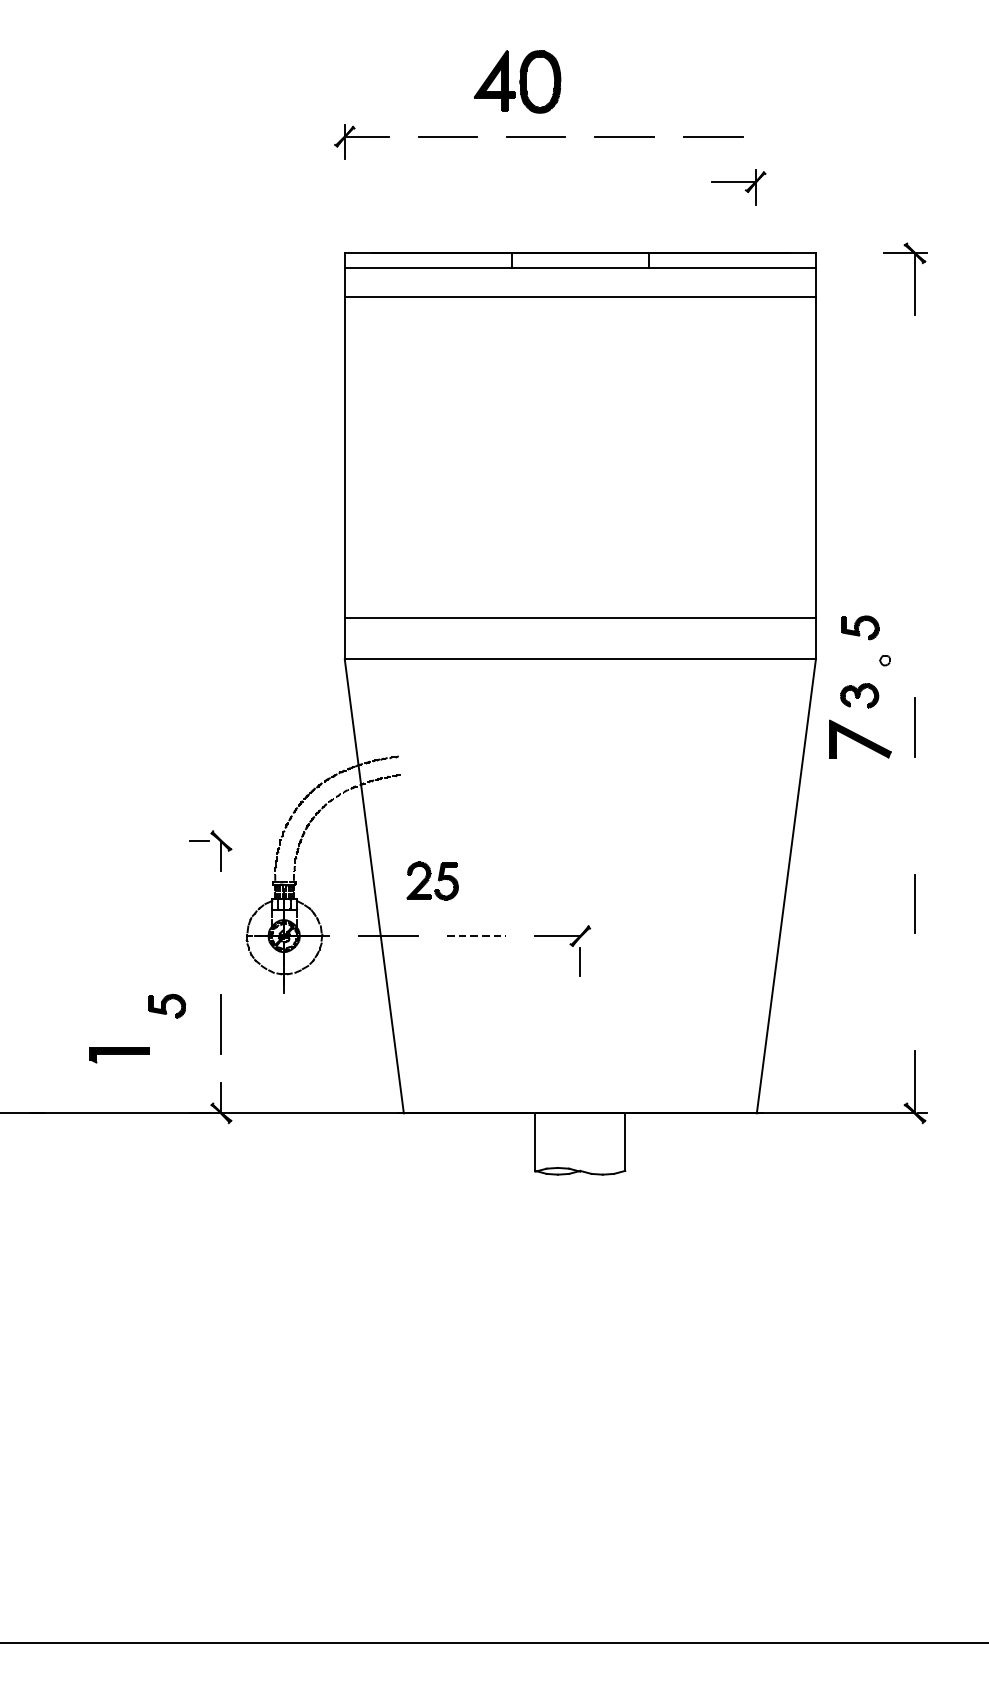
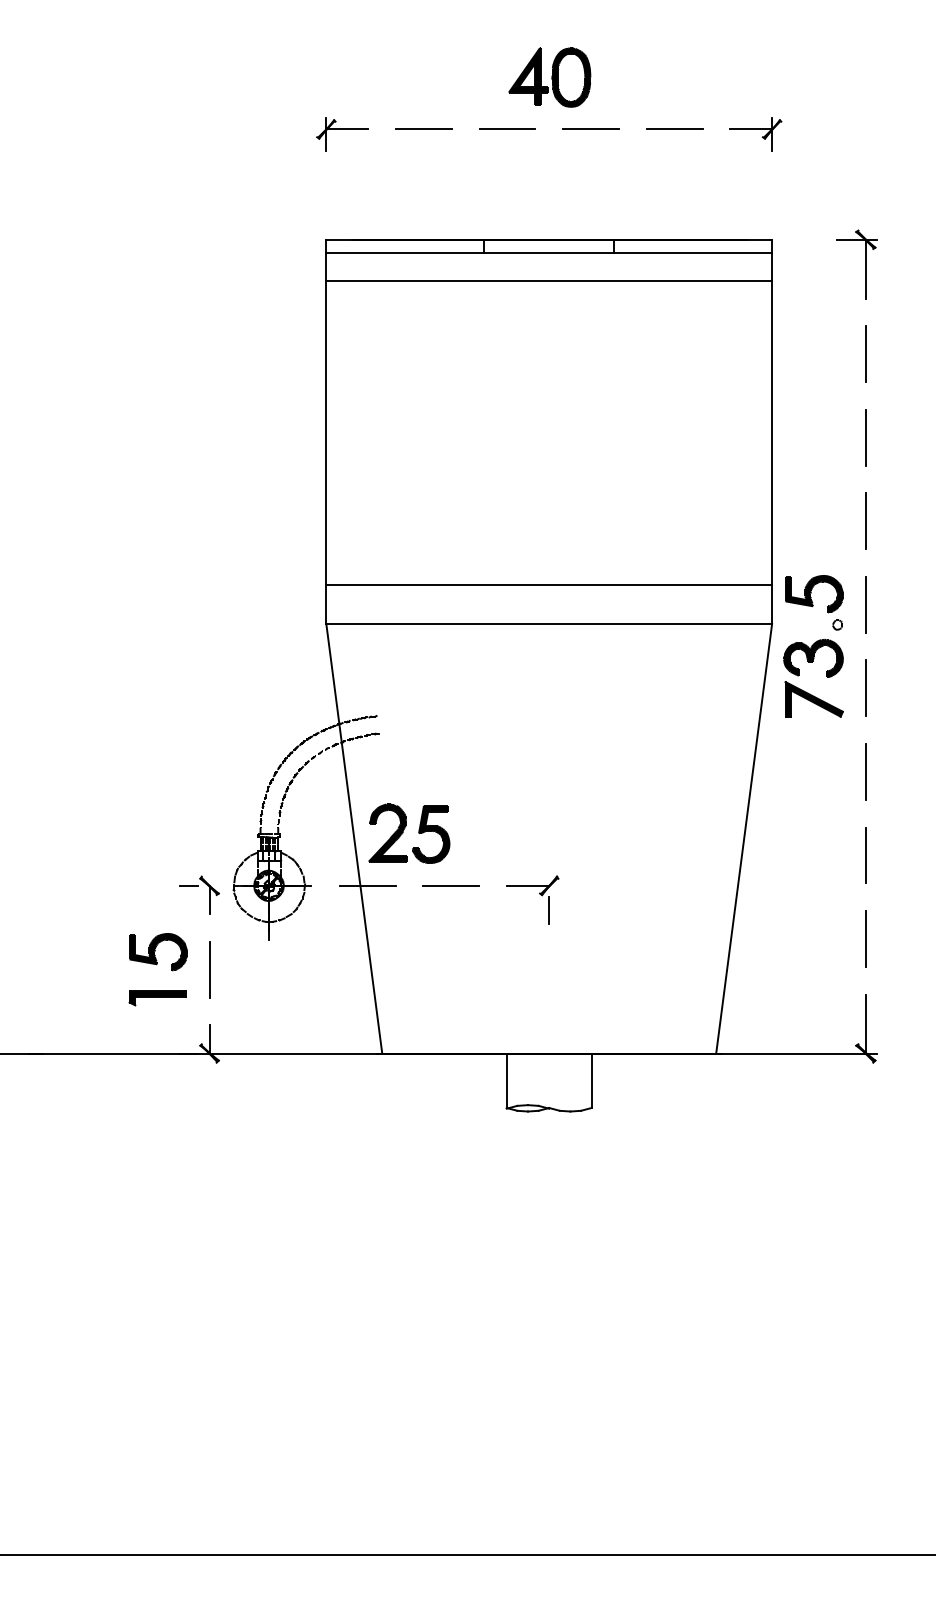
part: (517, 81) -> (549, 77), moved
part: (738, 187) -> (755, 134), moved
line: (914, 374) -> (865, 354), added
line: (914, 462) -> (865, 437), added
line: (914, 551) -> (865, 521), added
part: (860, 628) -> (814, 594), size x1.67
line: (914, 638) -> (865, 604), added
part: (859, 695) -> (813, 658), size x1.67
line: (914, 815) -> (865, 771), added
part: (209, 841) -> (198, 886), moved
part: (432, 880) -> (409, 833), size x1.67
line: (477, 935) -> (451, 885), dashed -> solid
line: (914, 992) -> (865, 939), added
part: (167, 1006) -> (158, 952), size x1.67
part: (119, 1055) -> (157, 998), moved

